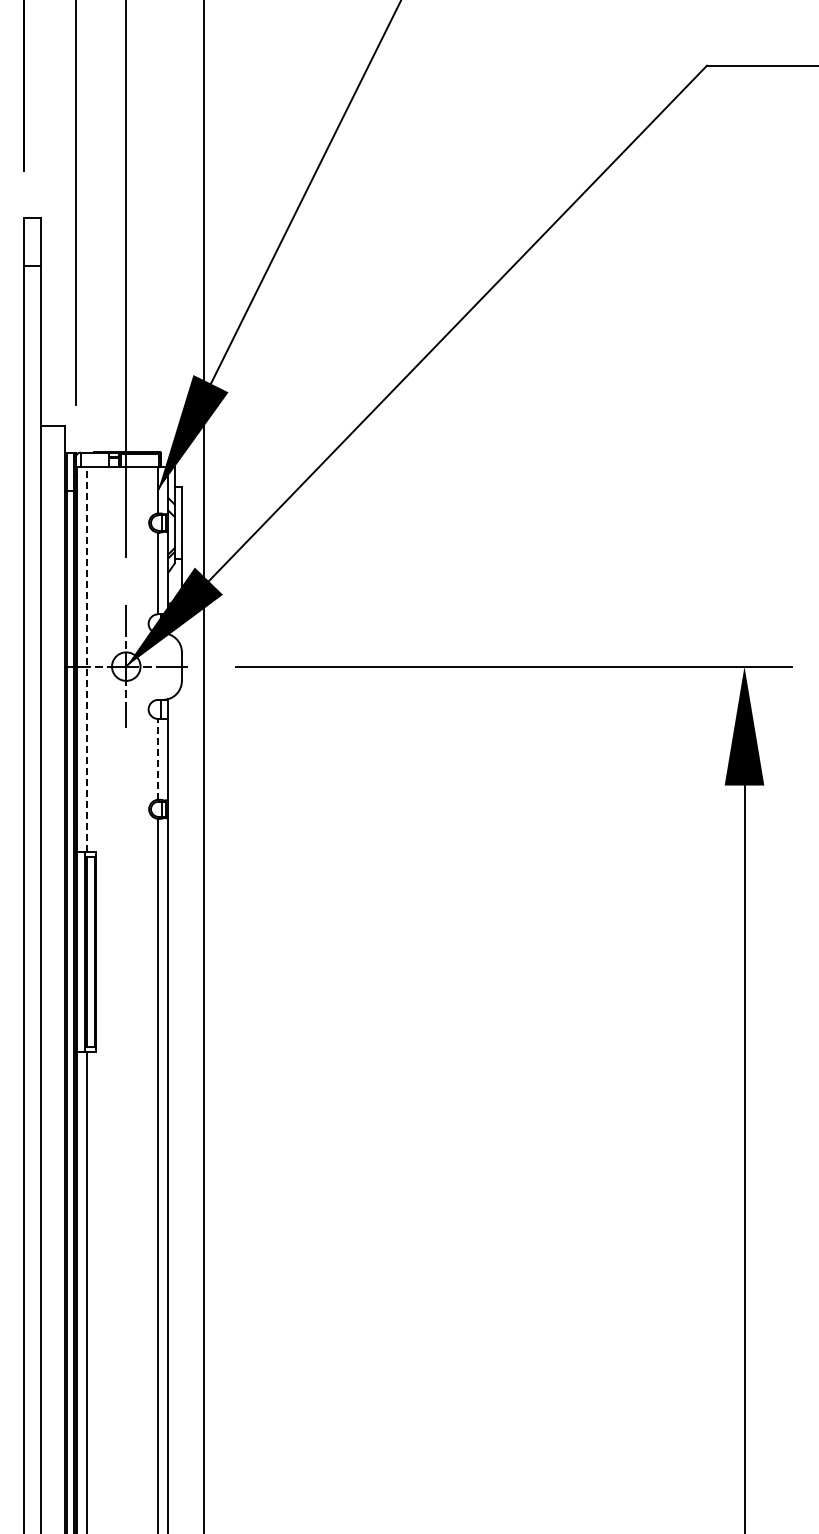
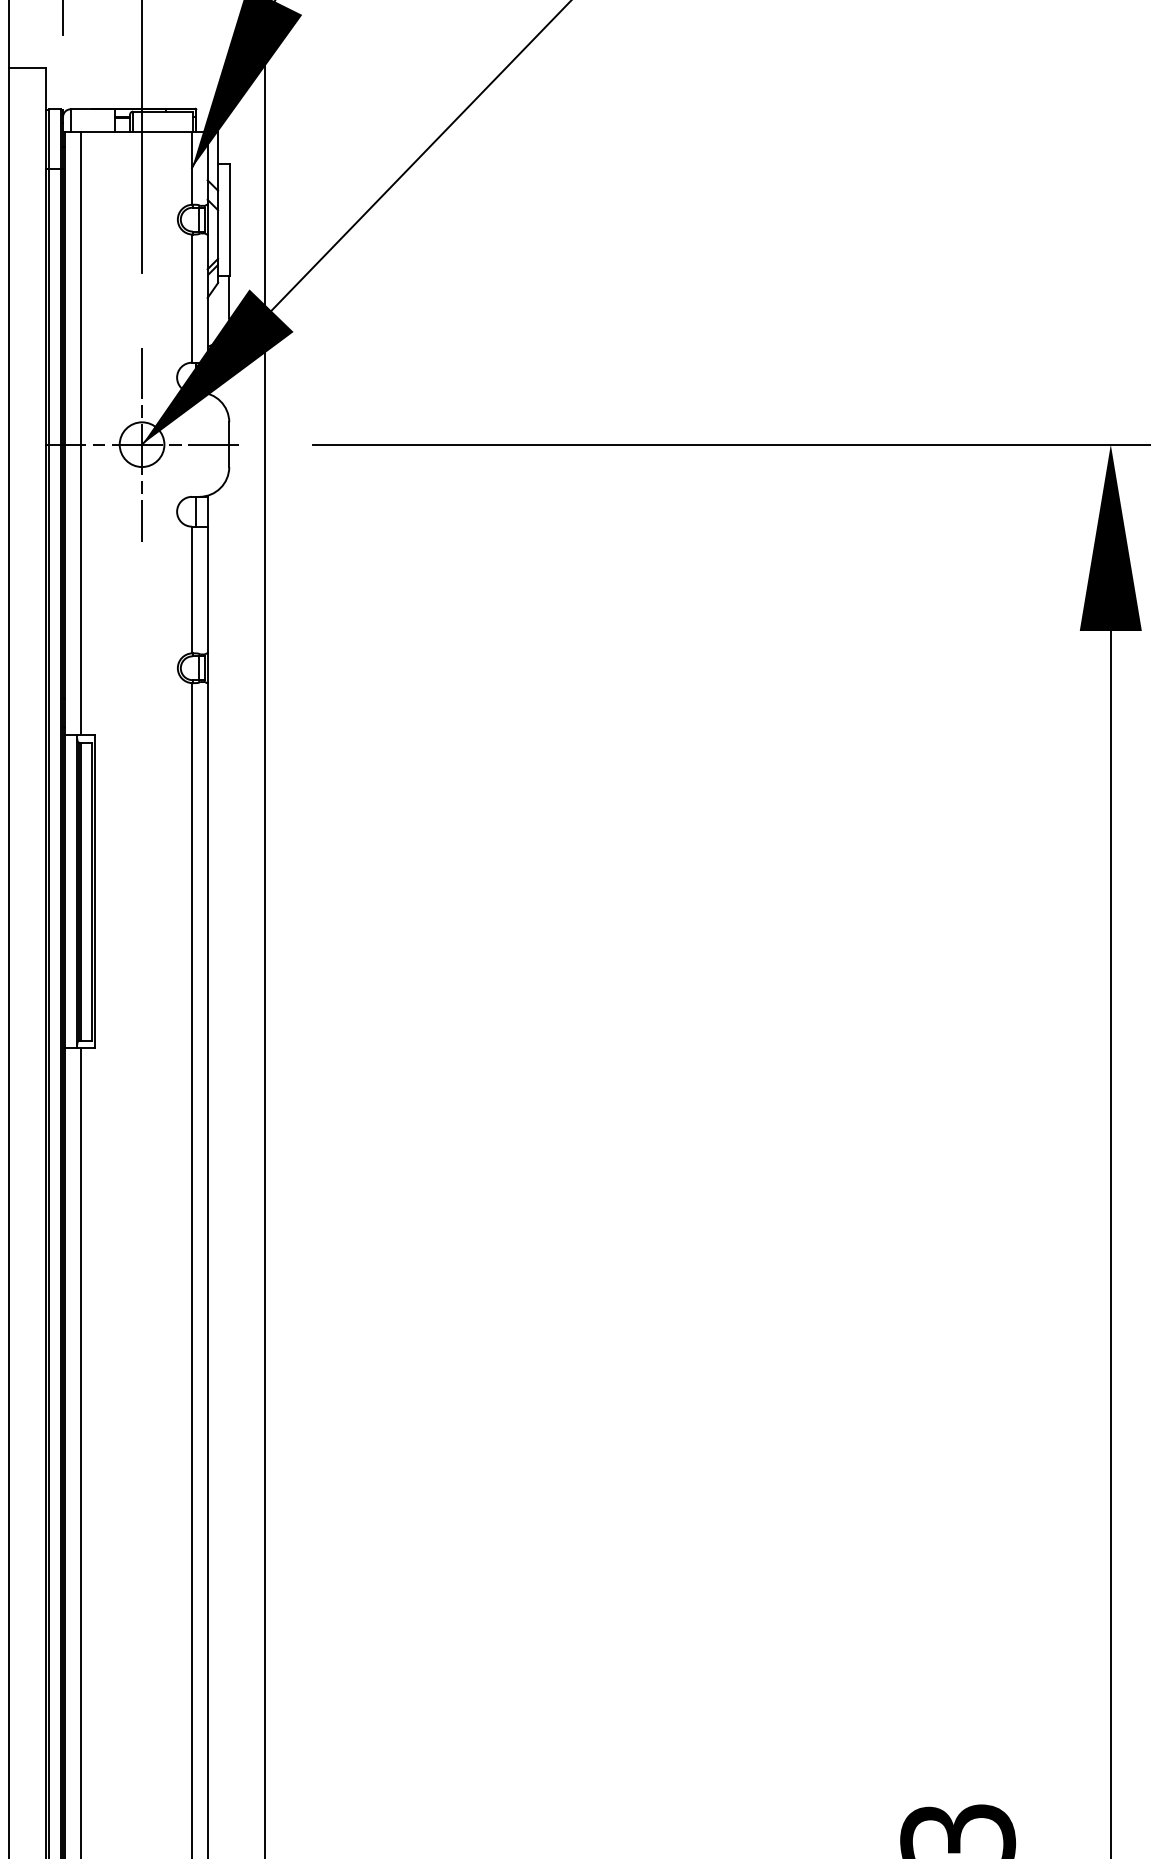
line: (87, 659) -> (81, 433), dashed -> solid
line: (158, 758) -> (192, 588), dashed -> solid

